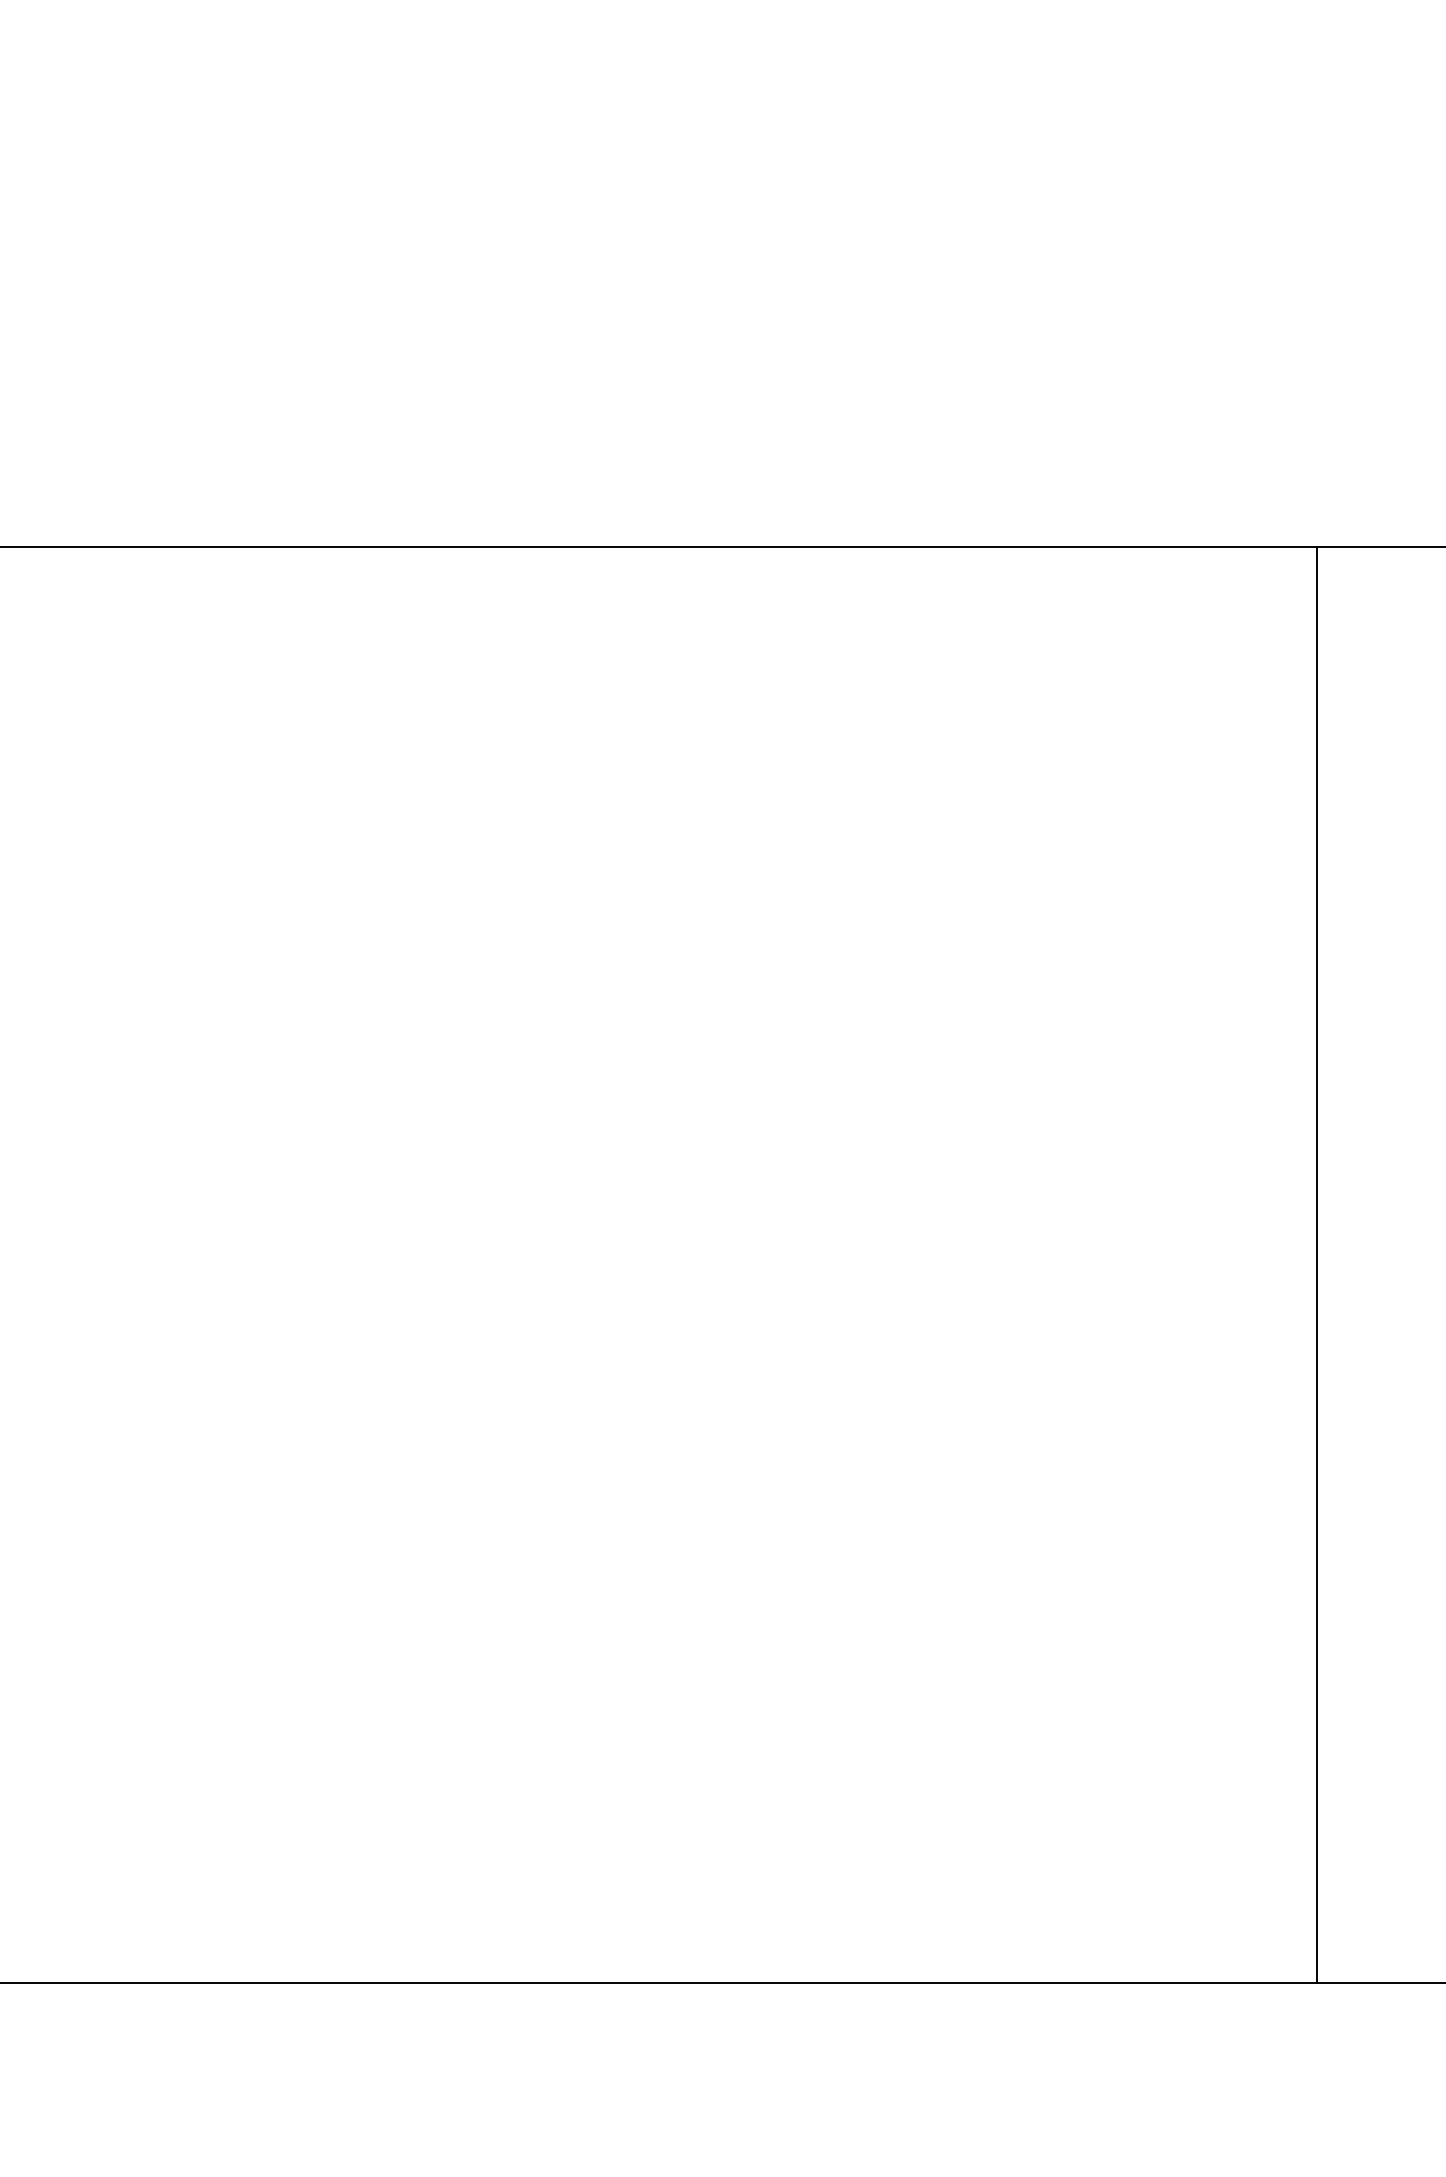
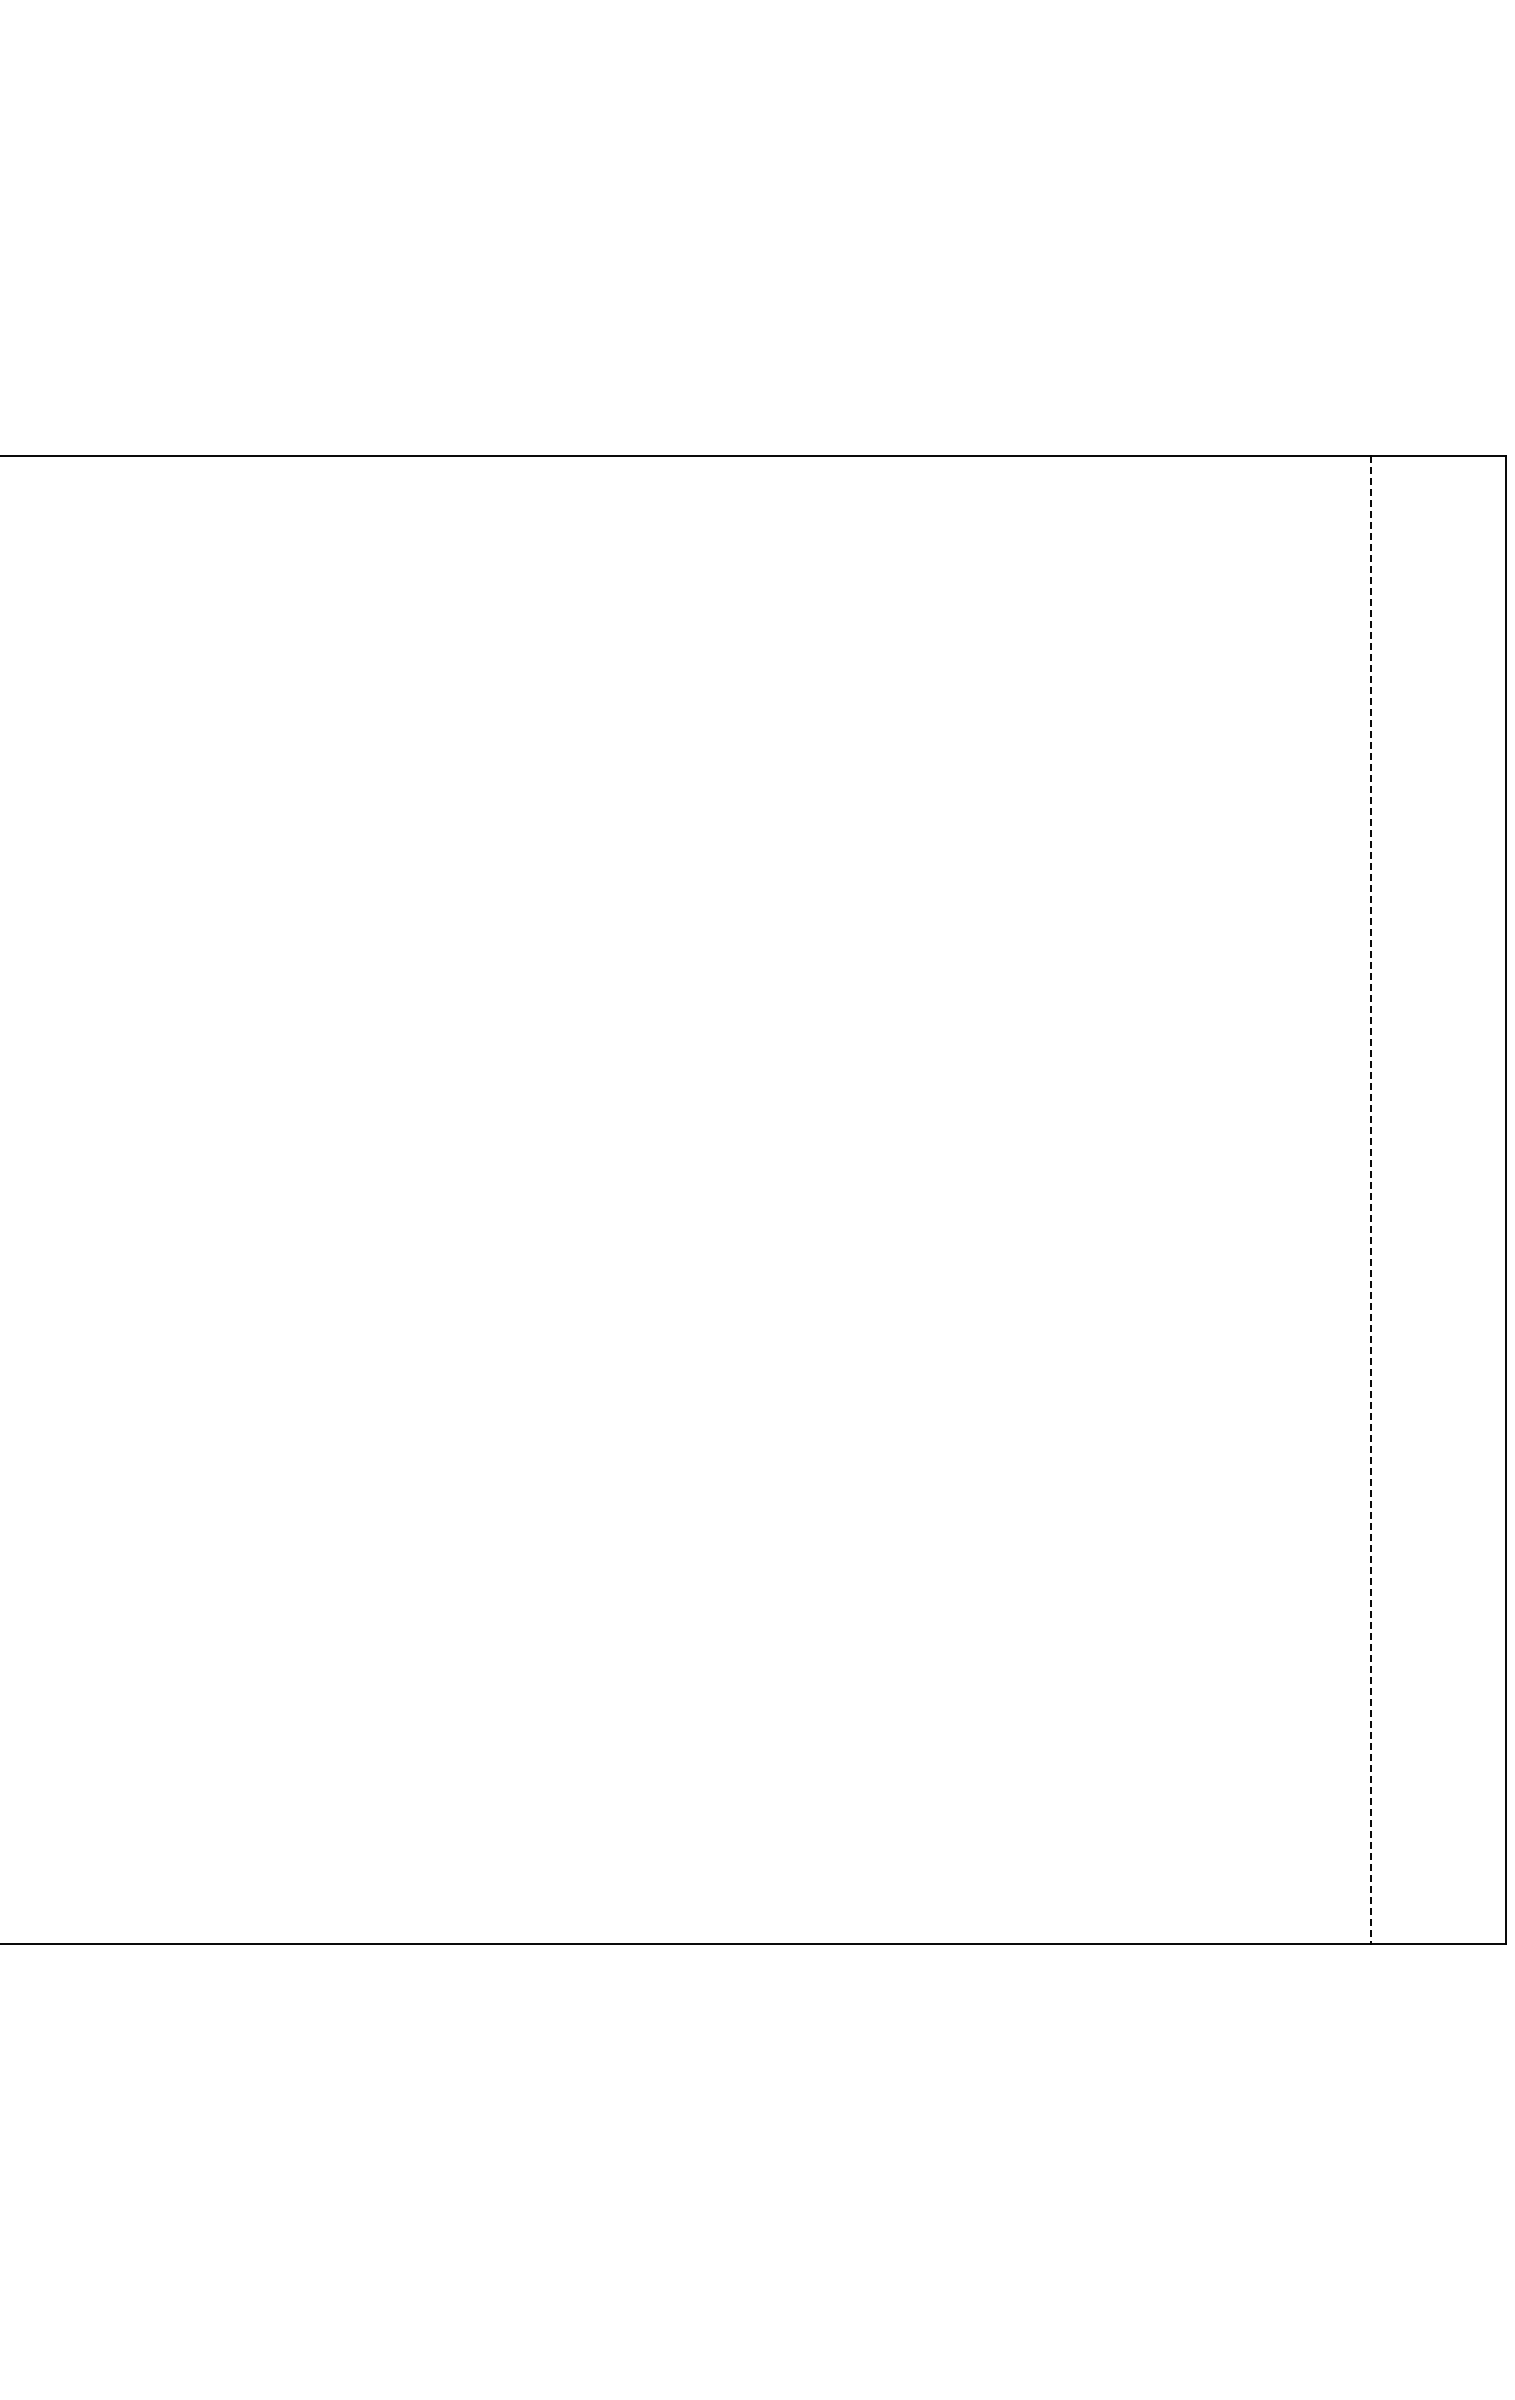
line: (1316, 1265) -> (1371, 1200), solid -> dashed

